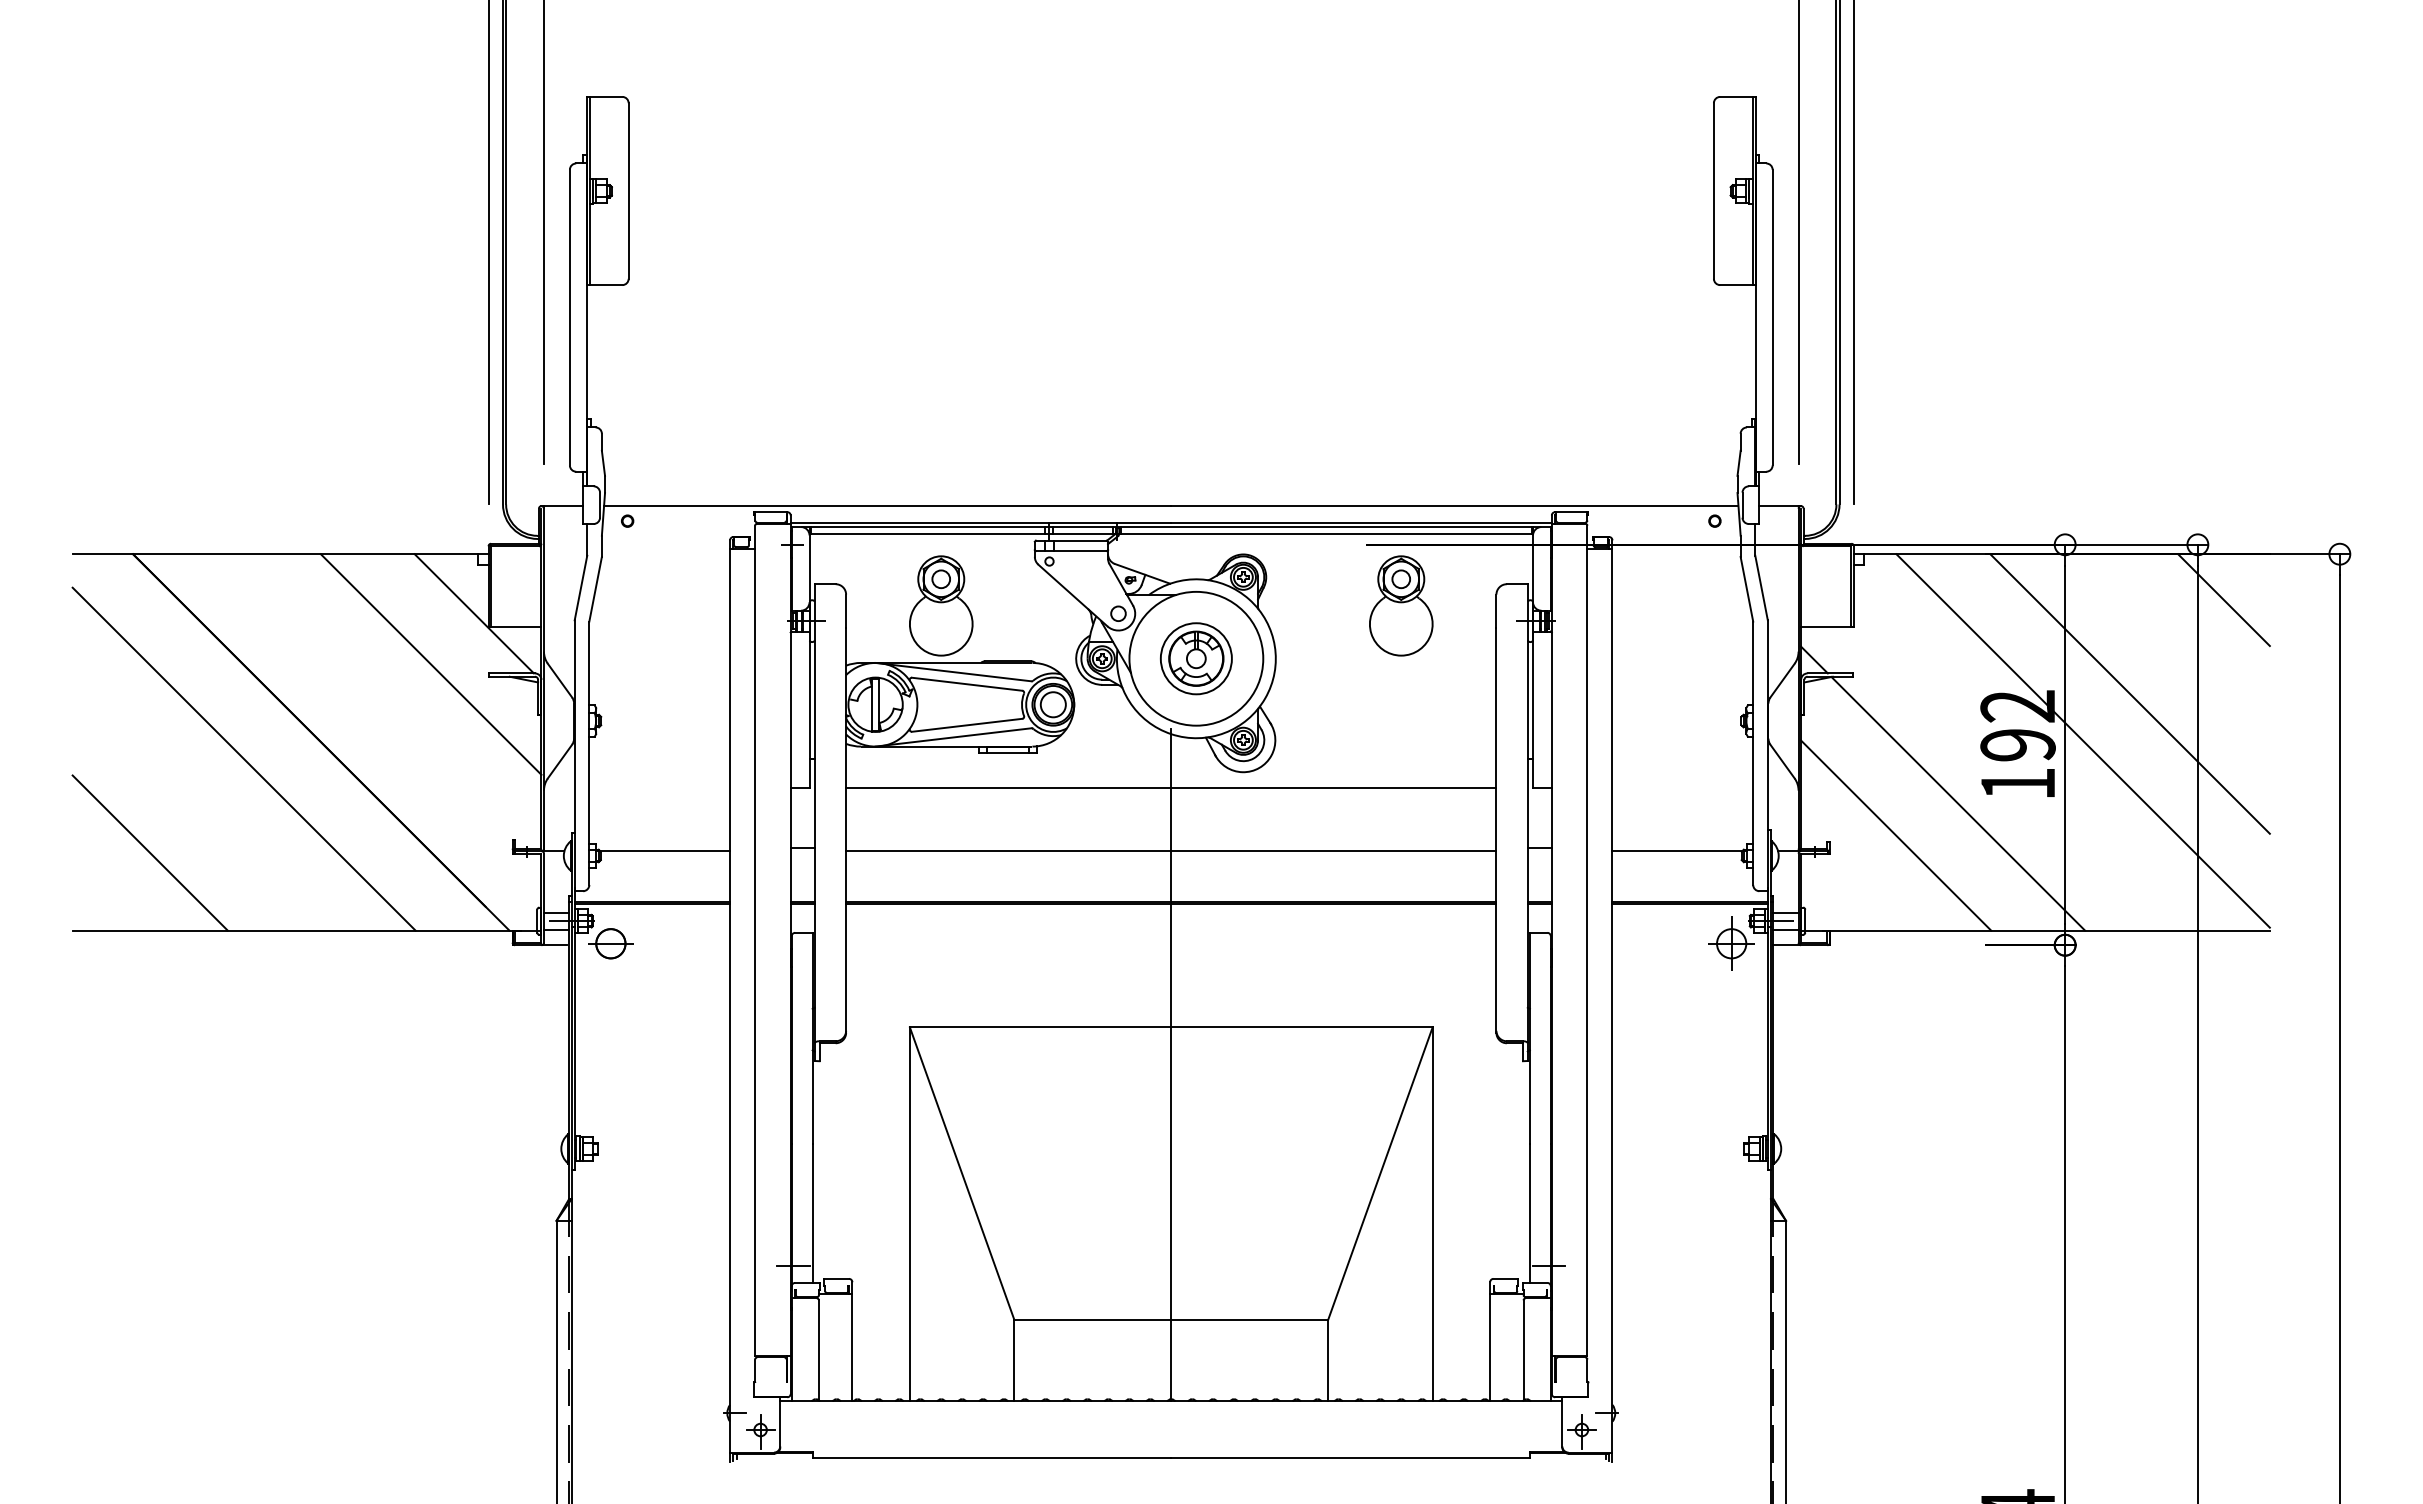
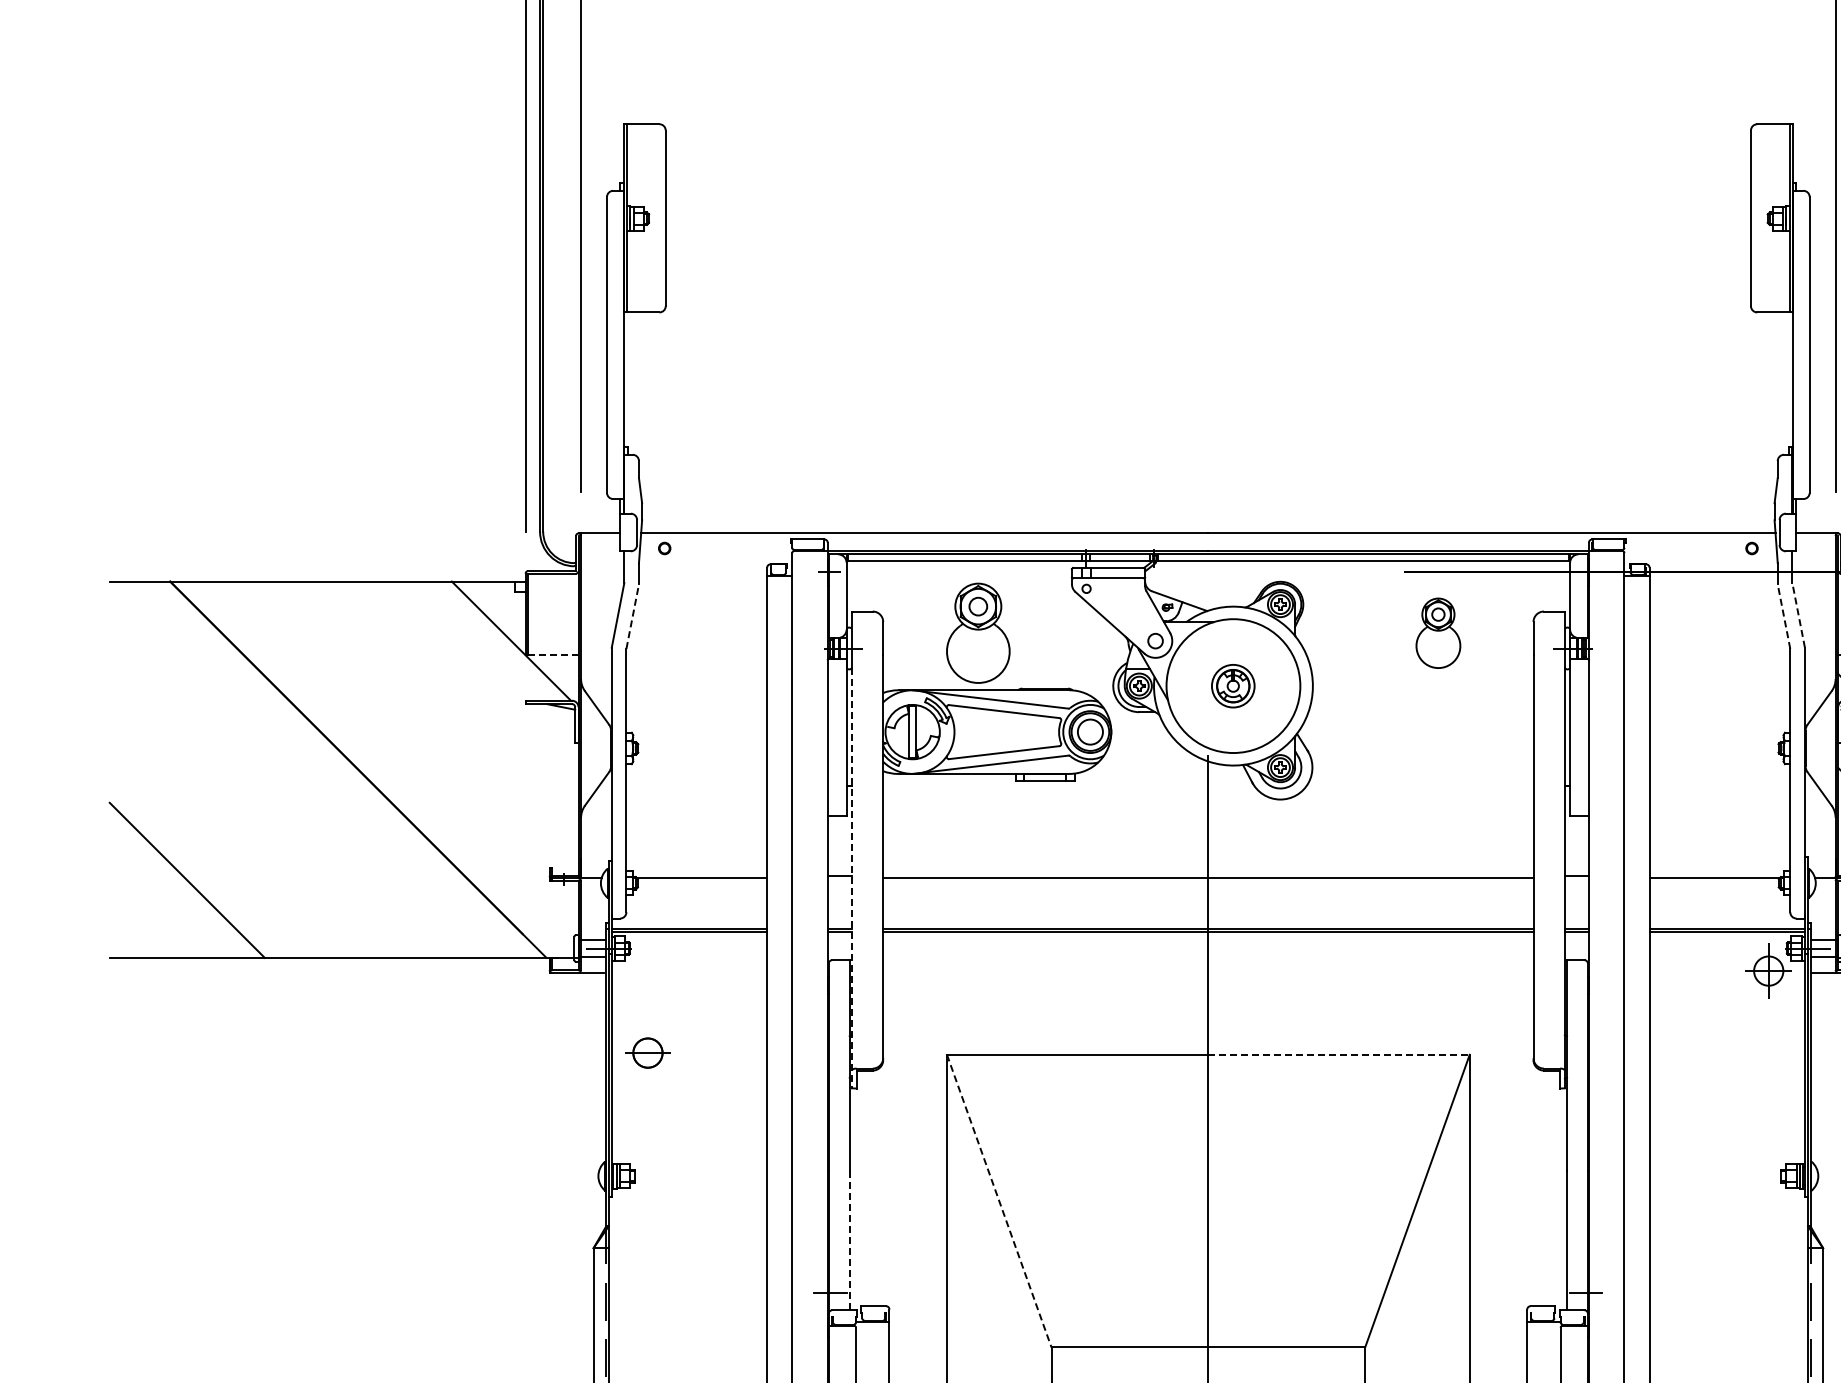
line: (1761, 588) -> (1798, 615), solid -> dashed
line: (595, 589) -> (632, 616), solid -> dashed
line: (1746, 589) -> (1783, 616), solid -> dashed
part: (1401, 605) -> (1438, 632), size x0.7
line: (516, 627) -> (553, 654), solid -> dashed
part: (1195, 658) -> (1232, 685), size x0.6
line: (430, 664) -> (467, 691), removed
line: (243, 758) -> (280, 785), removed
line: (1171, 788) -> (1208, 815), removed
line: (814, 851) -> (851, 878), solid -> dashed
part: (610, 943) -> (647, 1052), moved
line: (1301, 1027) -> (1338, 1054), solid -> dashed
line: (962, 1174) -> (999, 1201), solid -> dashed
line: (812, 1213) -> (849, 1240), solid -> dashed

